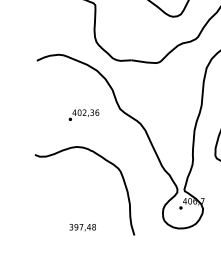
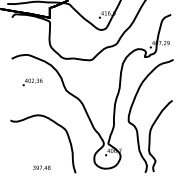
text: (83, 115) -> (32, 82), moved

